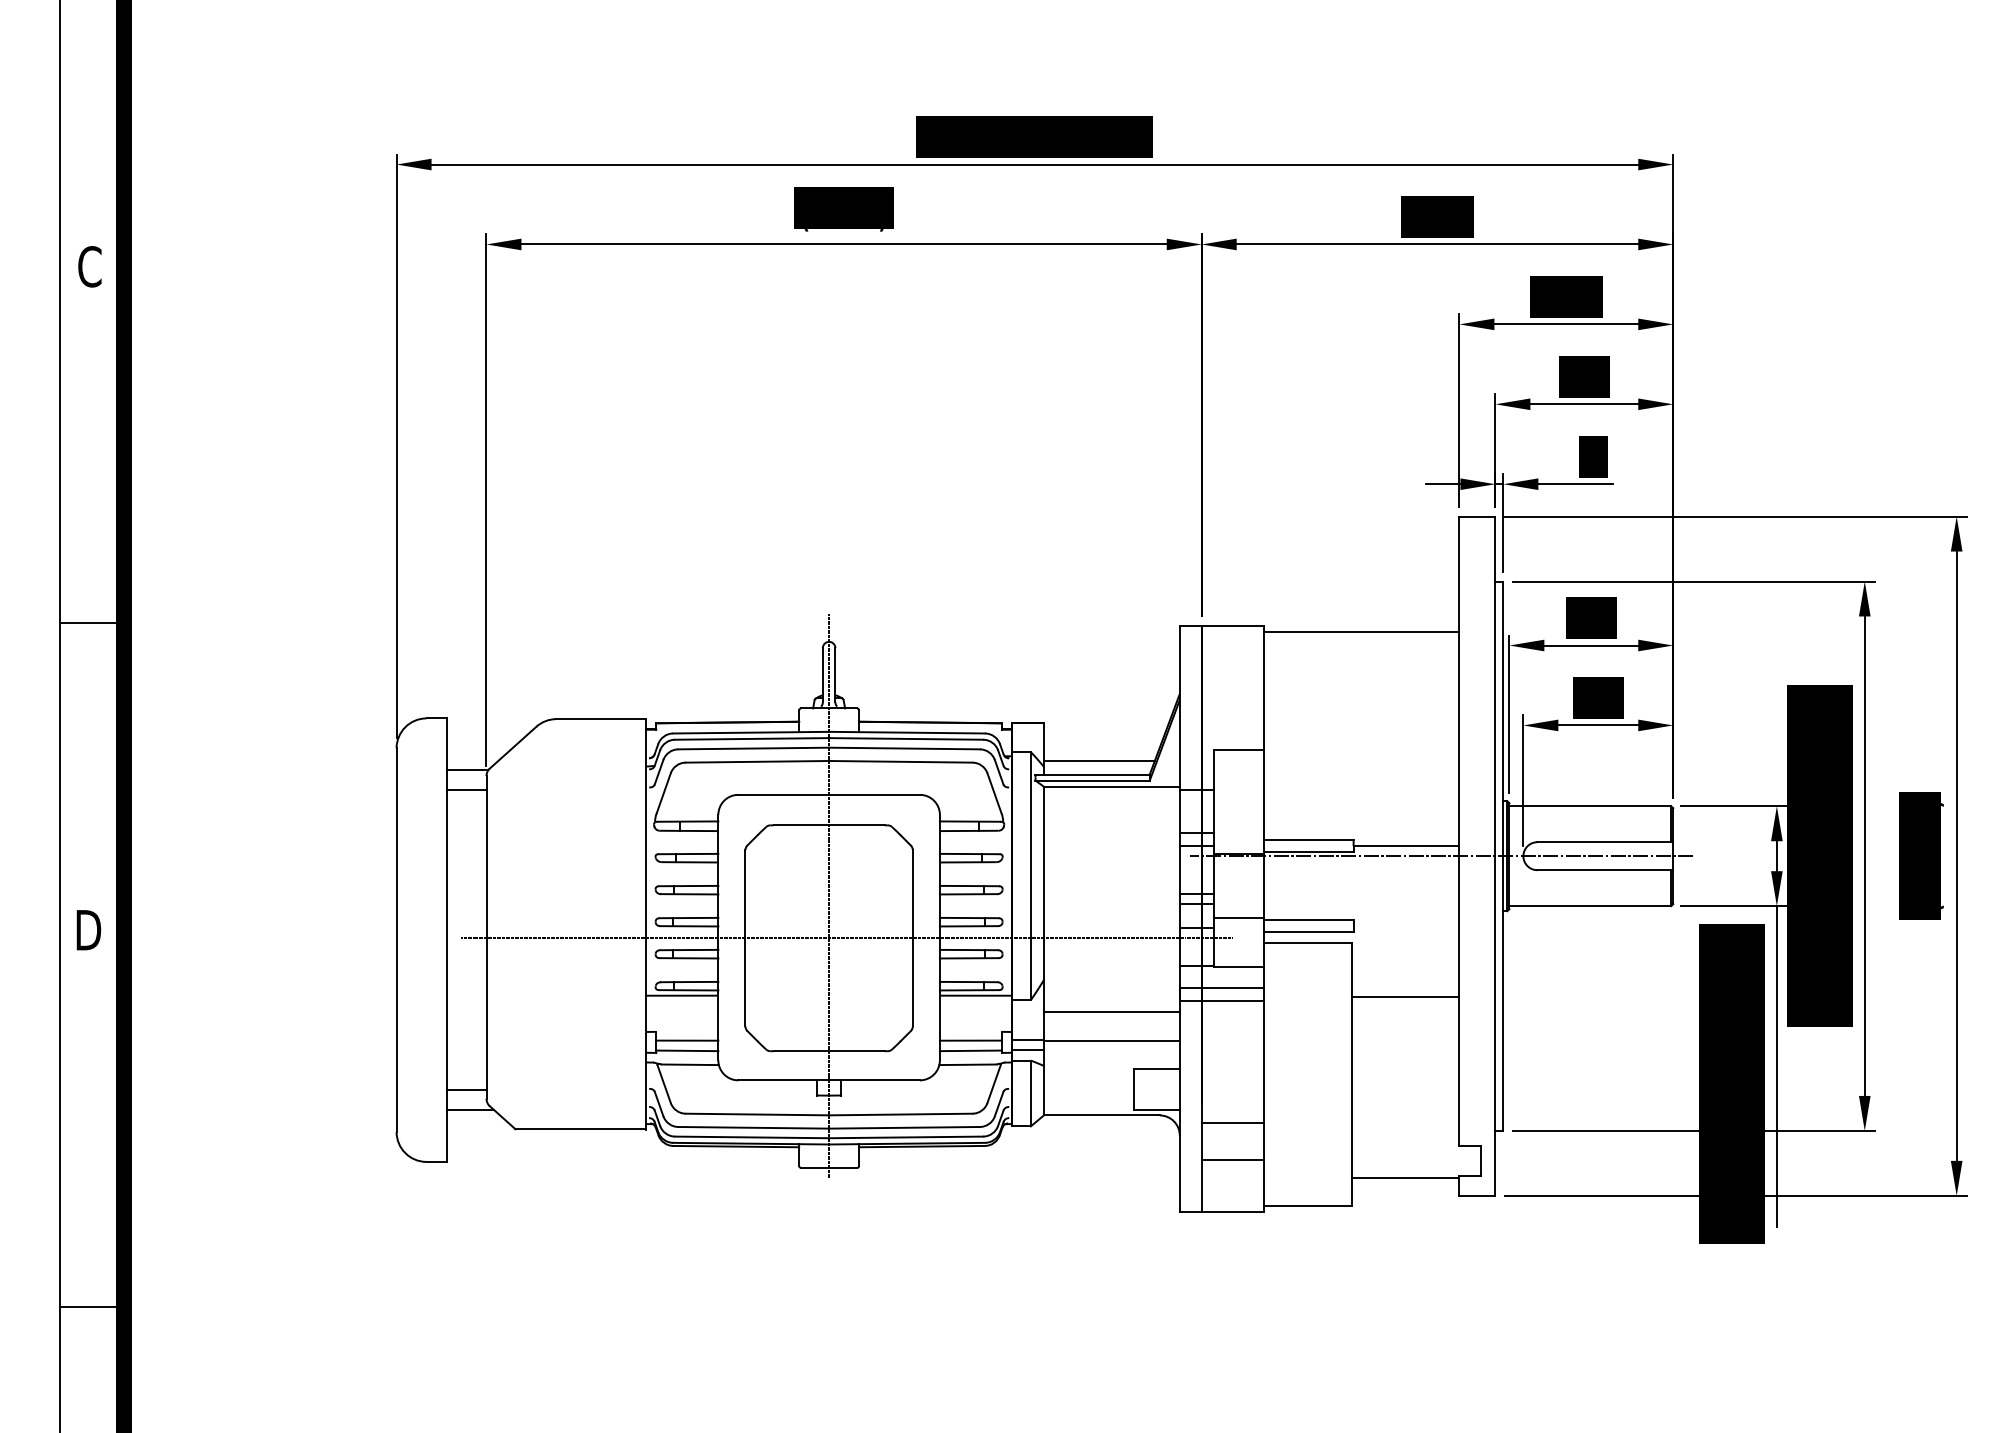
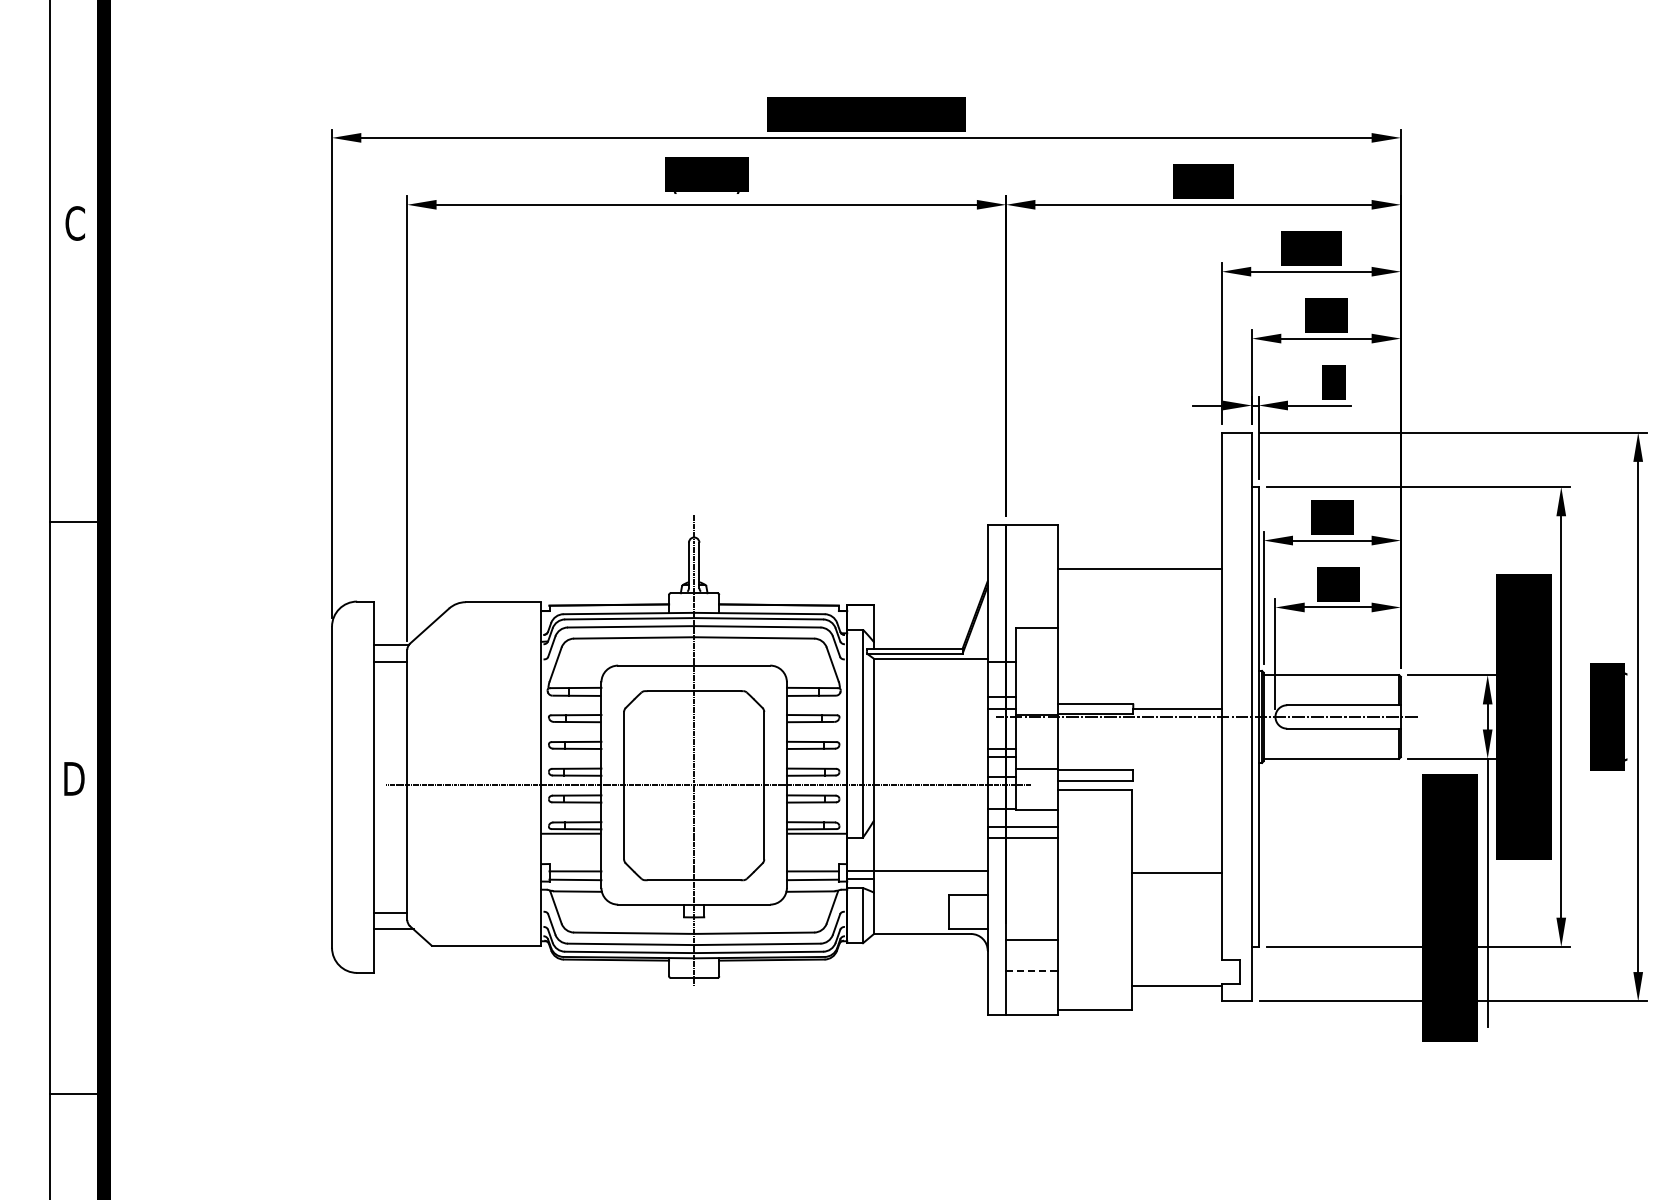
line: (1361, 632) -> (1139, 568), moved
line: (1099, 760) -> (920, 636), removed
line: (1405, 997) -> (1176, 873), moved
line: (1111, 1012) -> (930, 847), removed
line: (1233, 1160) -> (1032, 971), solid -> dashed

